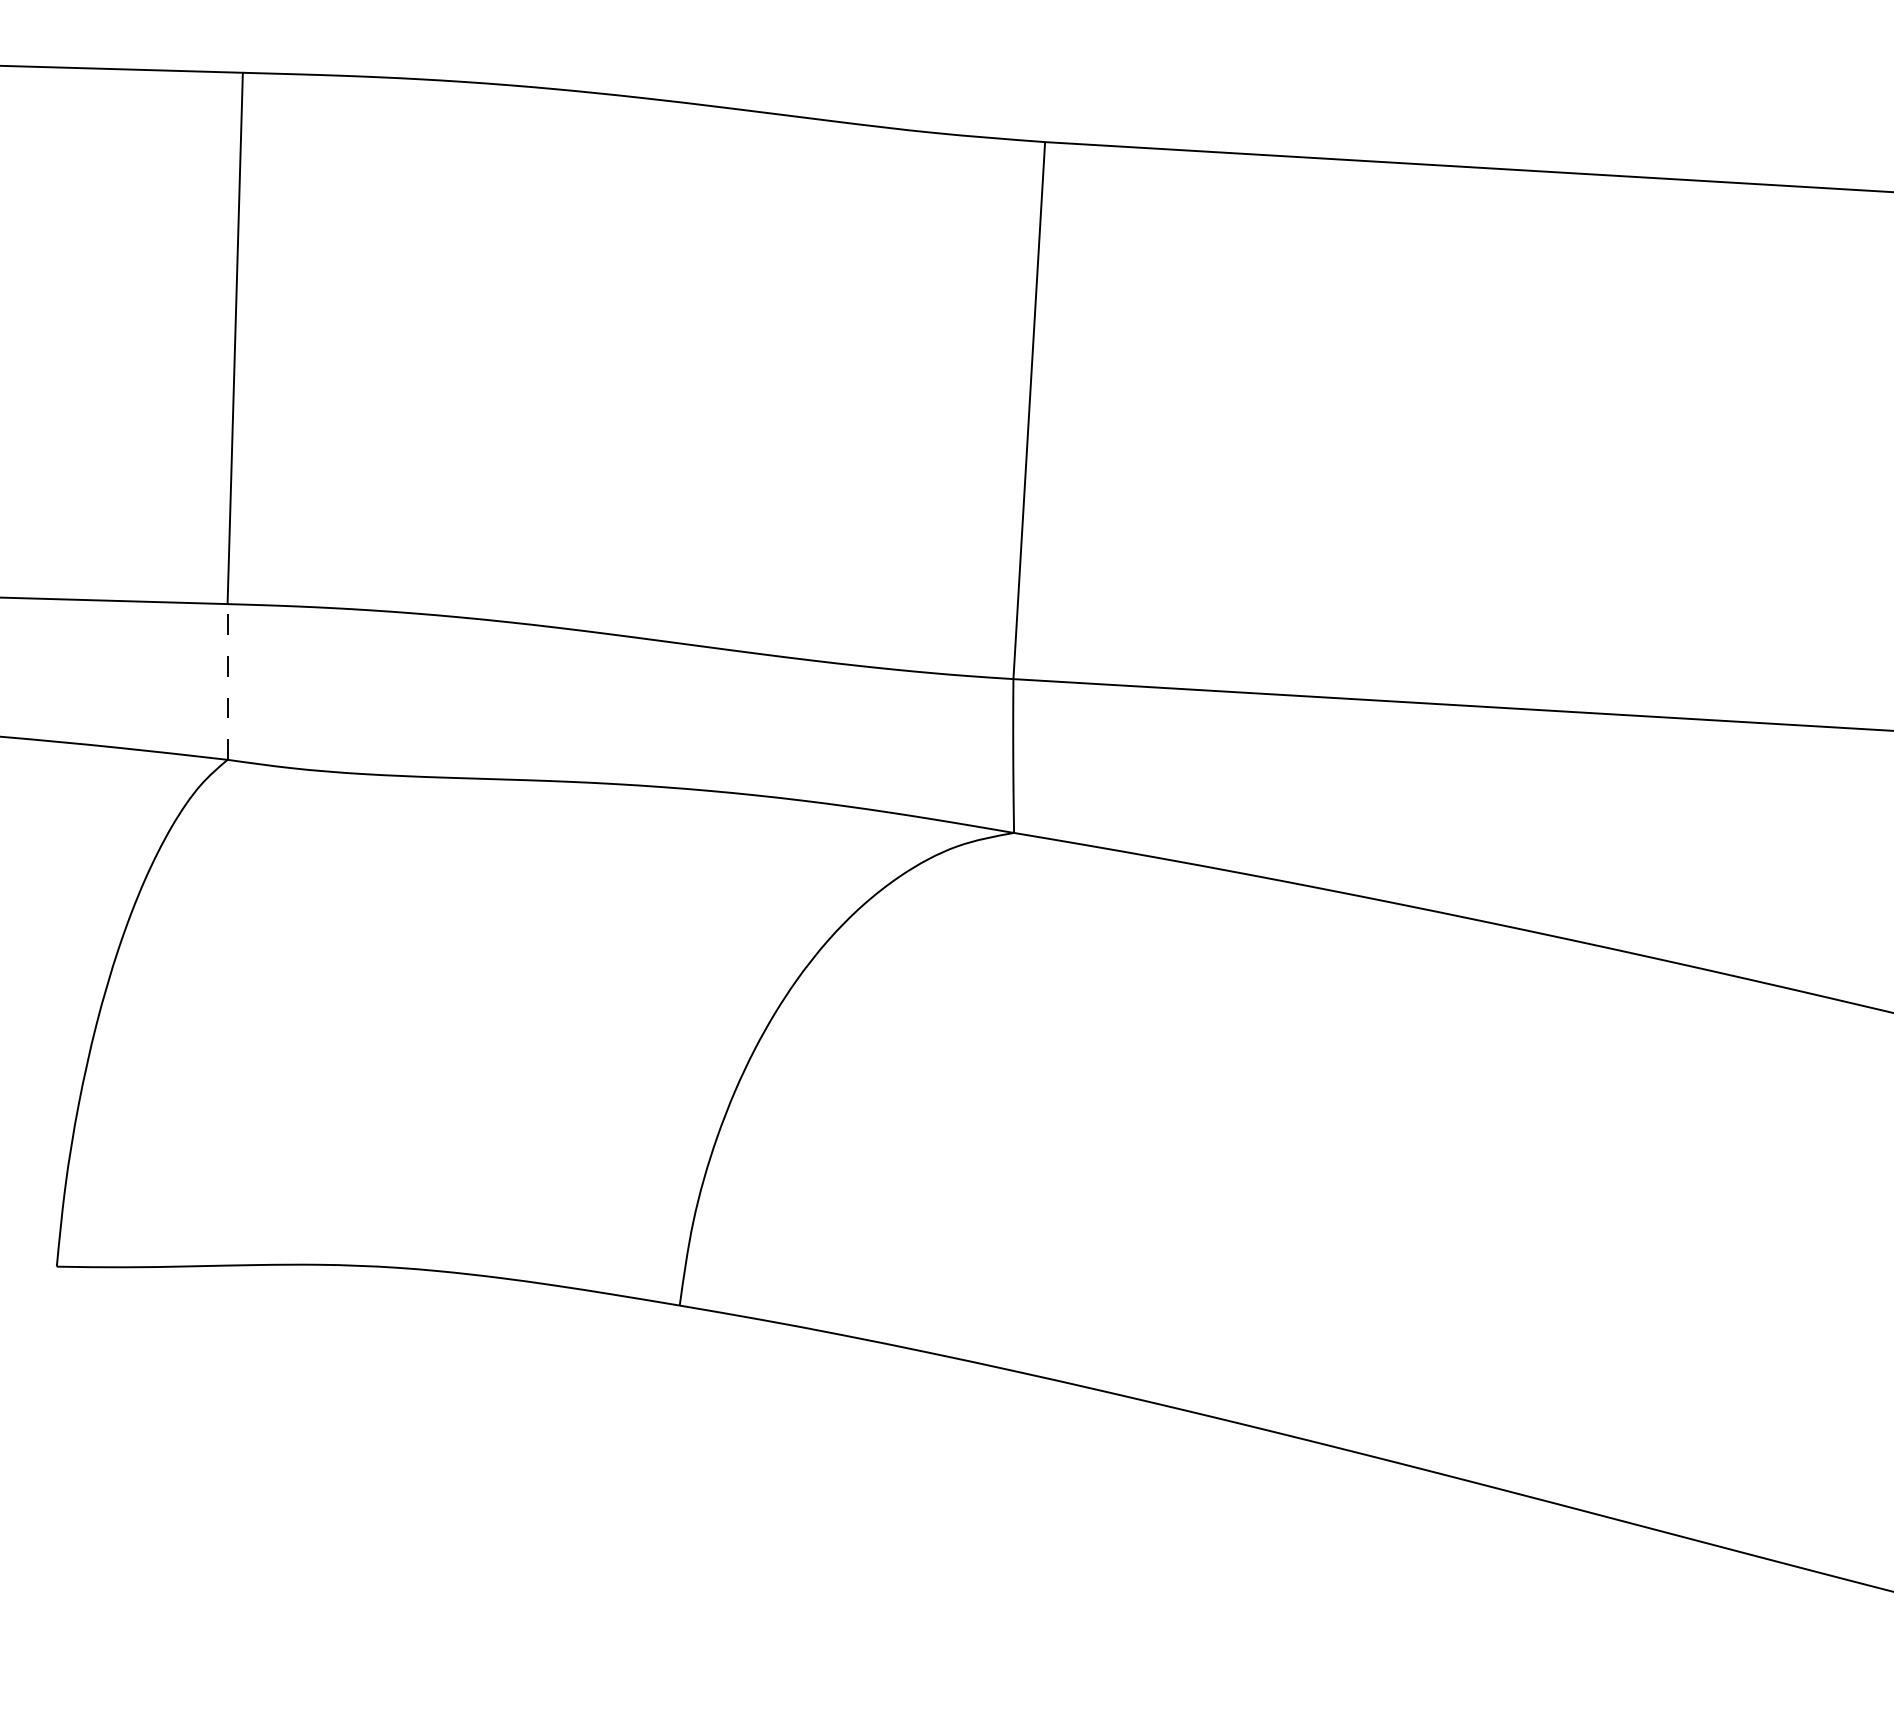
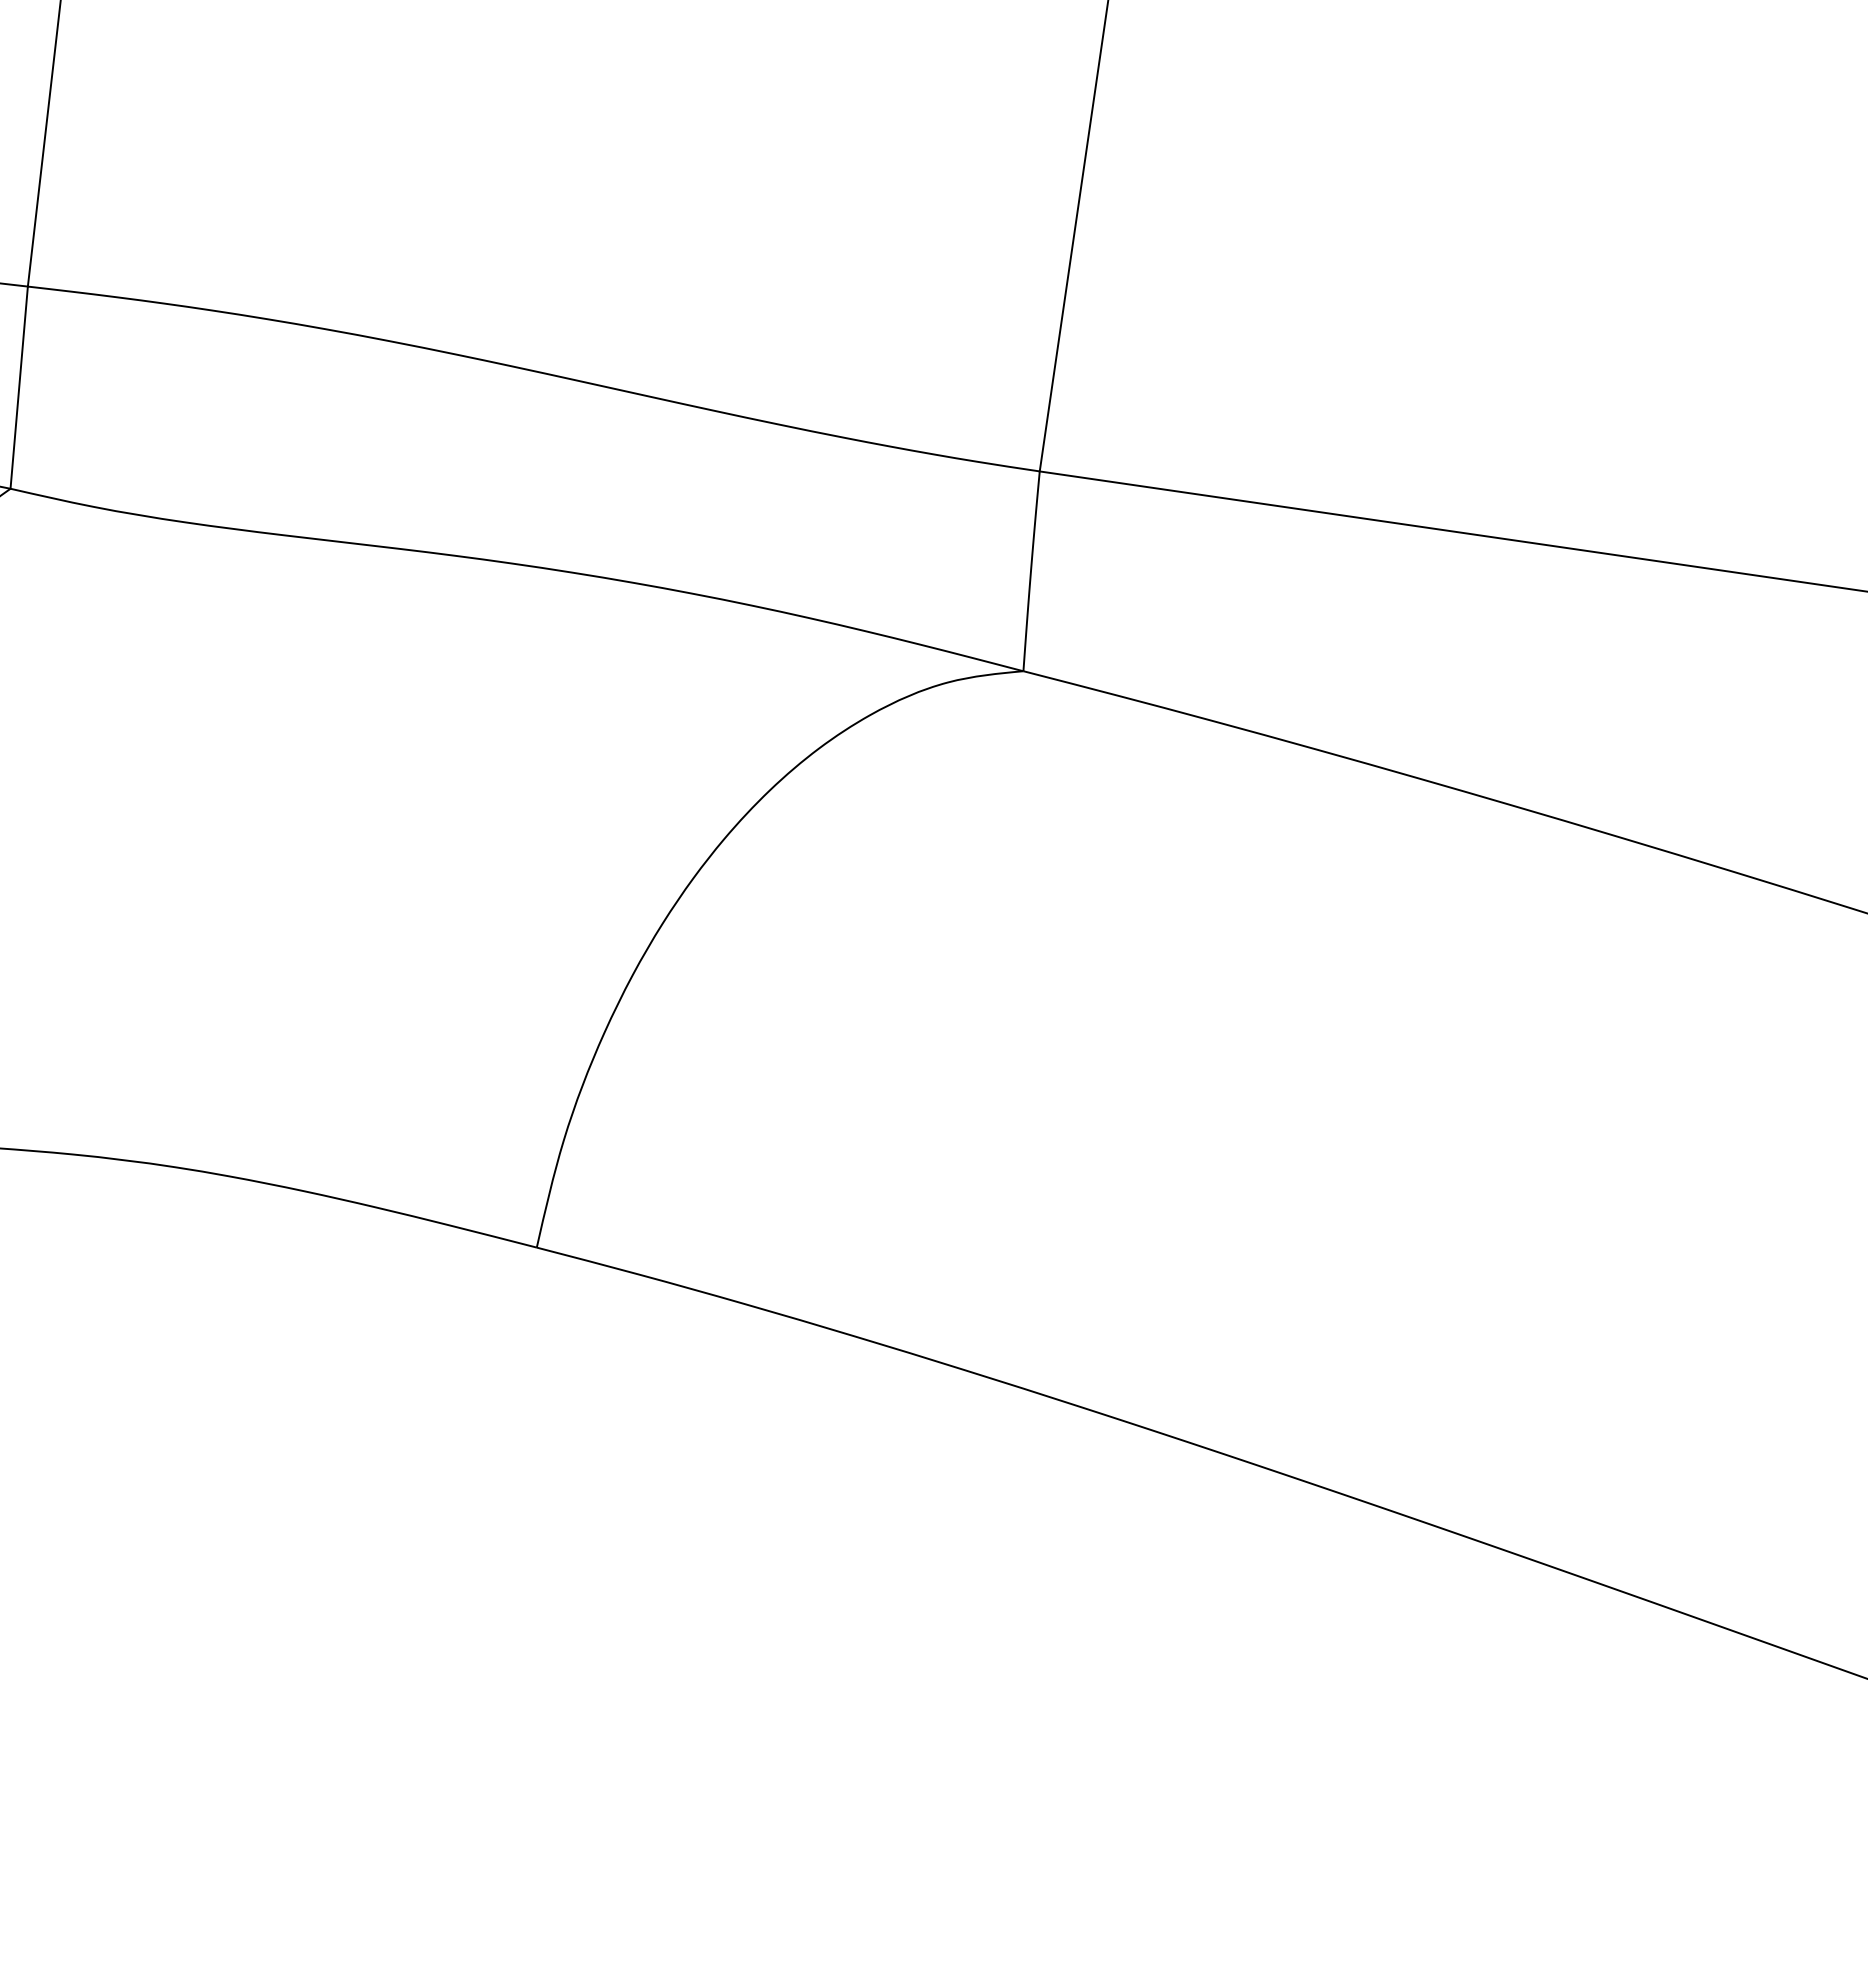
line: (227, 681) -> (19, 387), dashed -> solid

